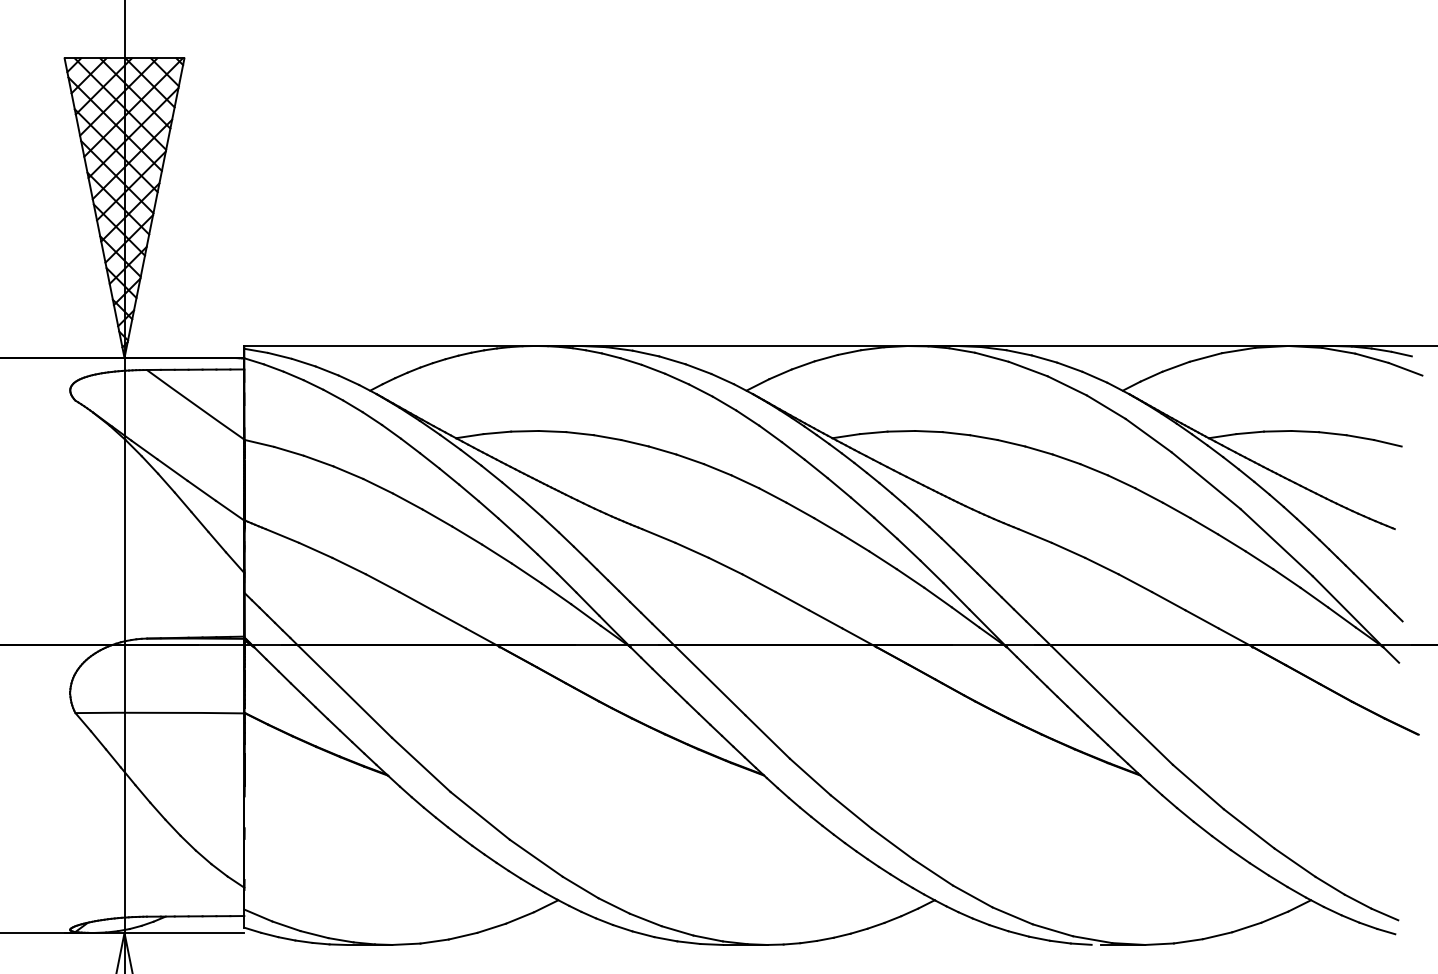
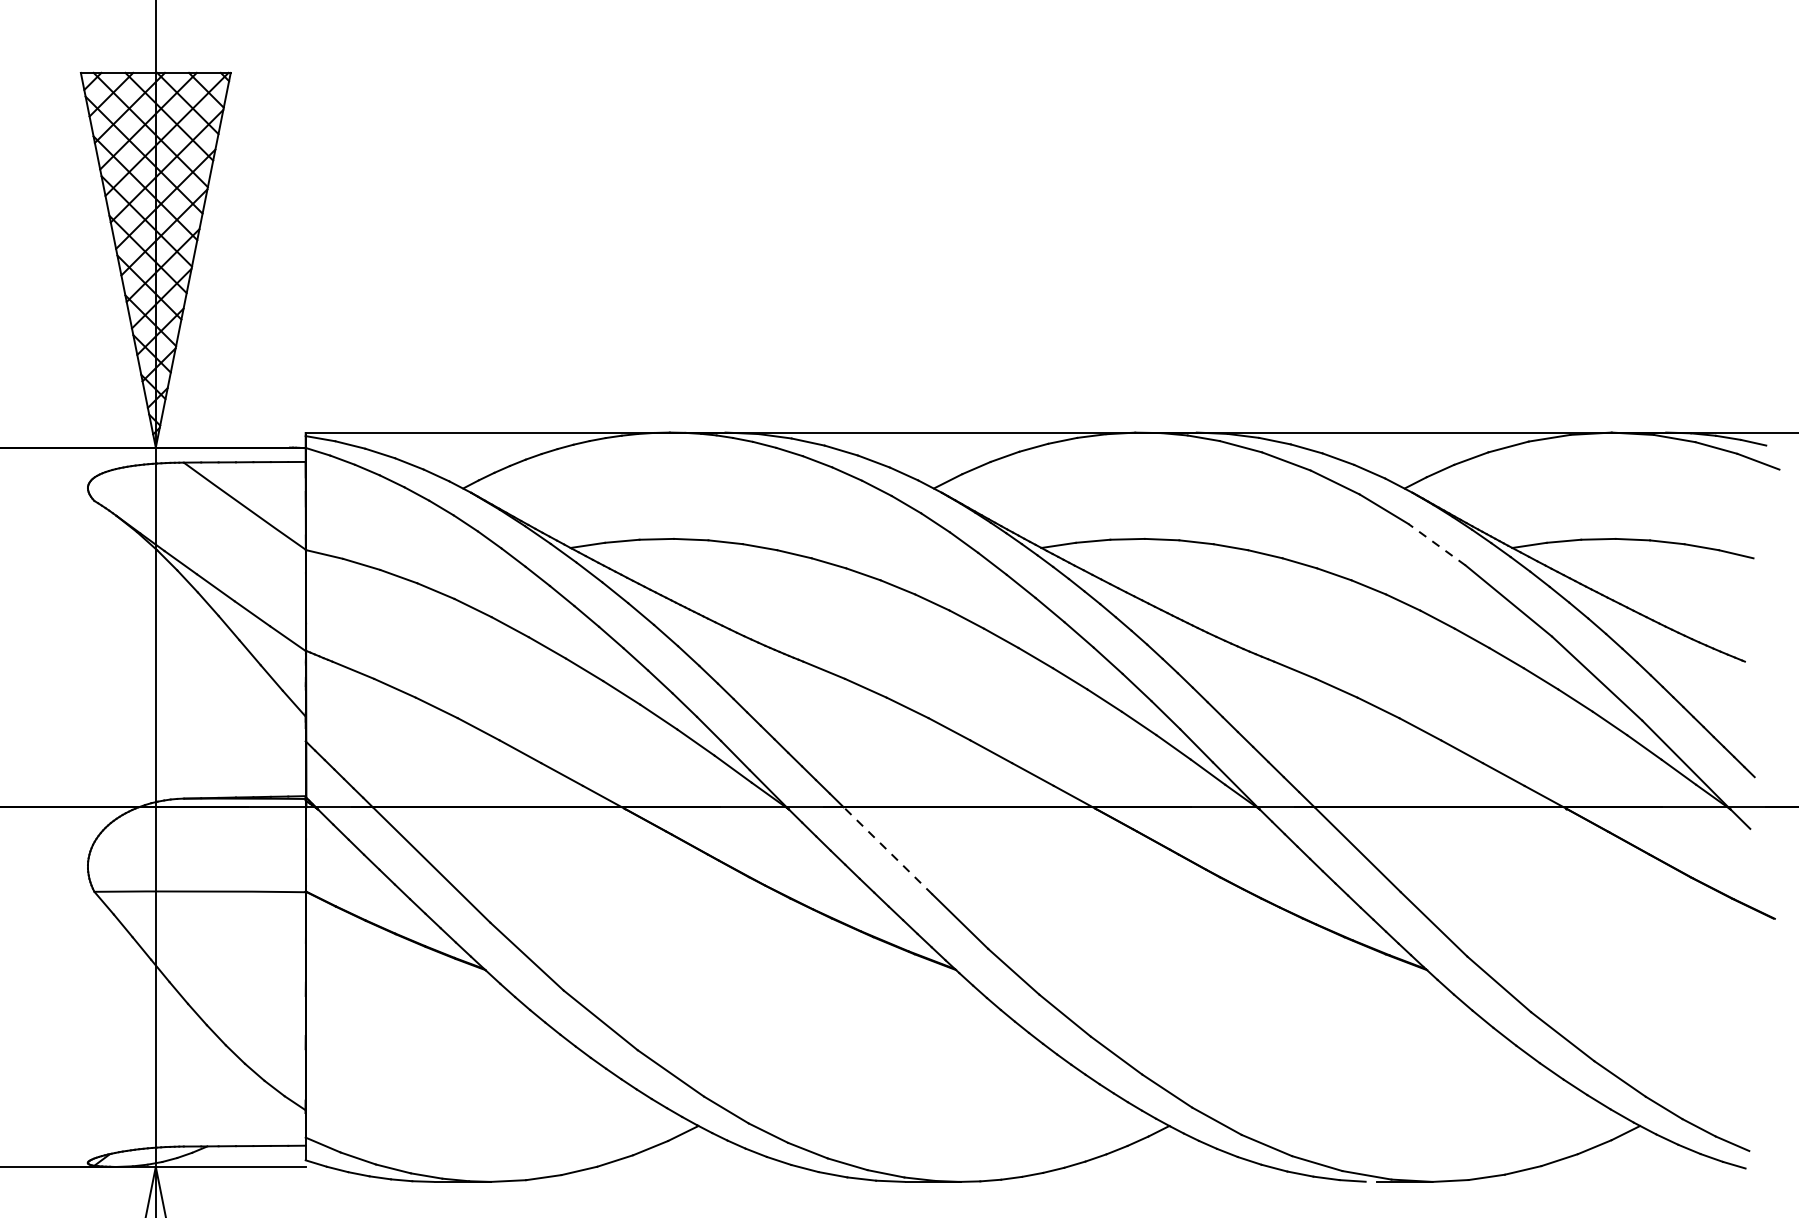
line: (1148, 435) -> (1436, 544), solid -> dashed
line: (709, 680) -> (887, 851), solid -> dashed

